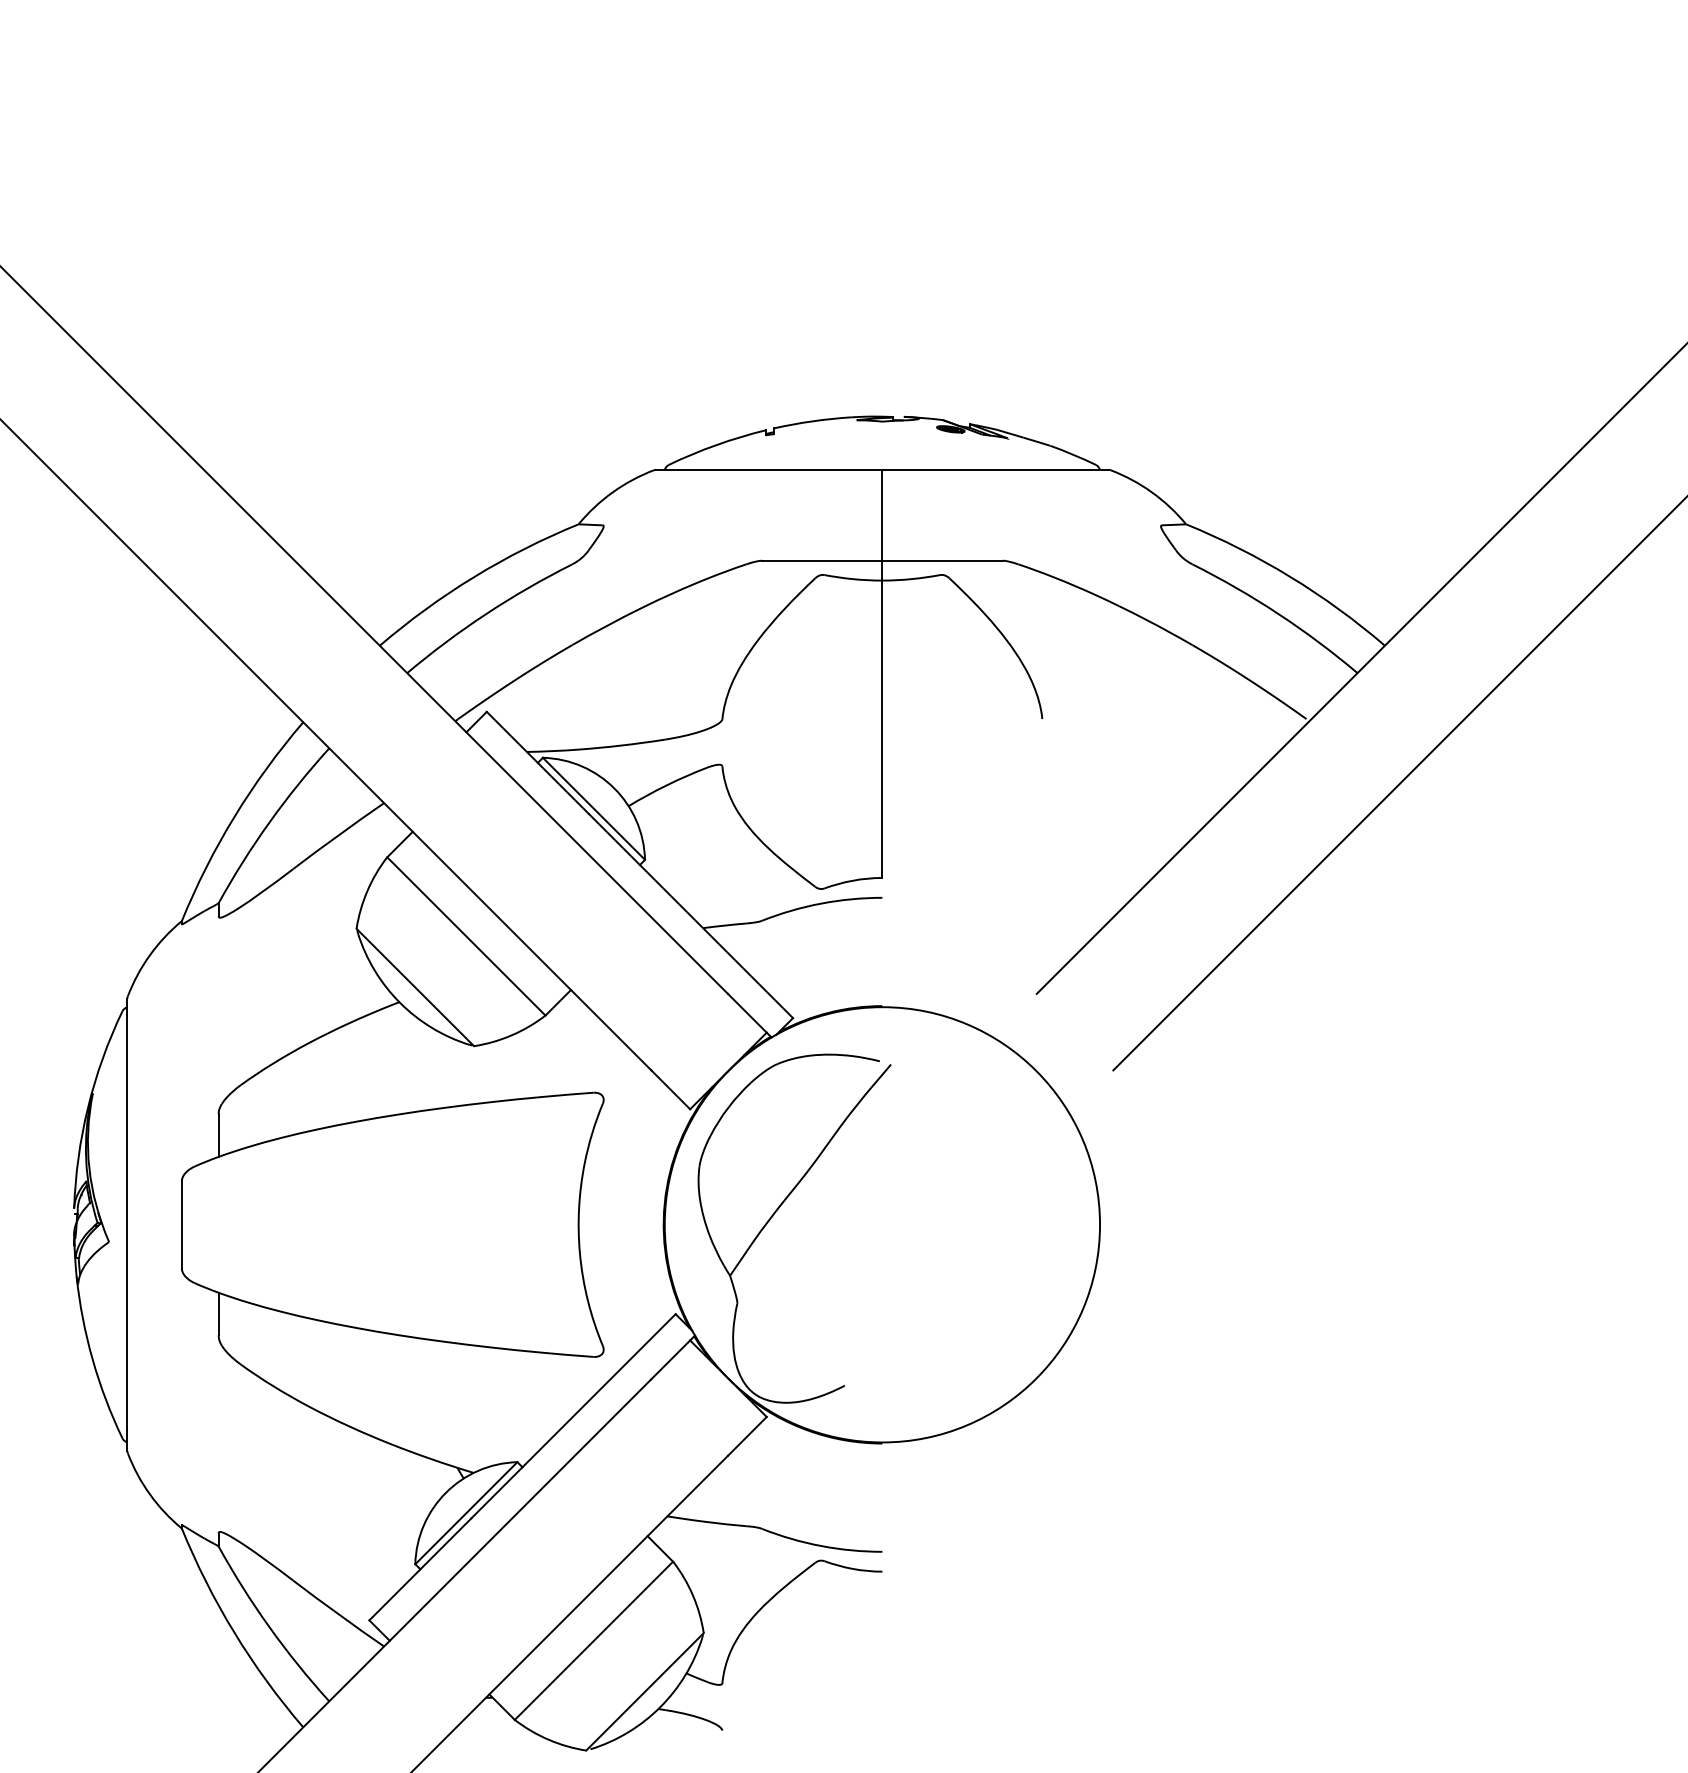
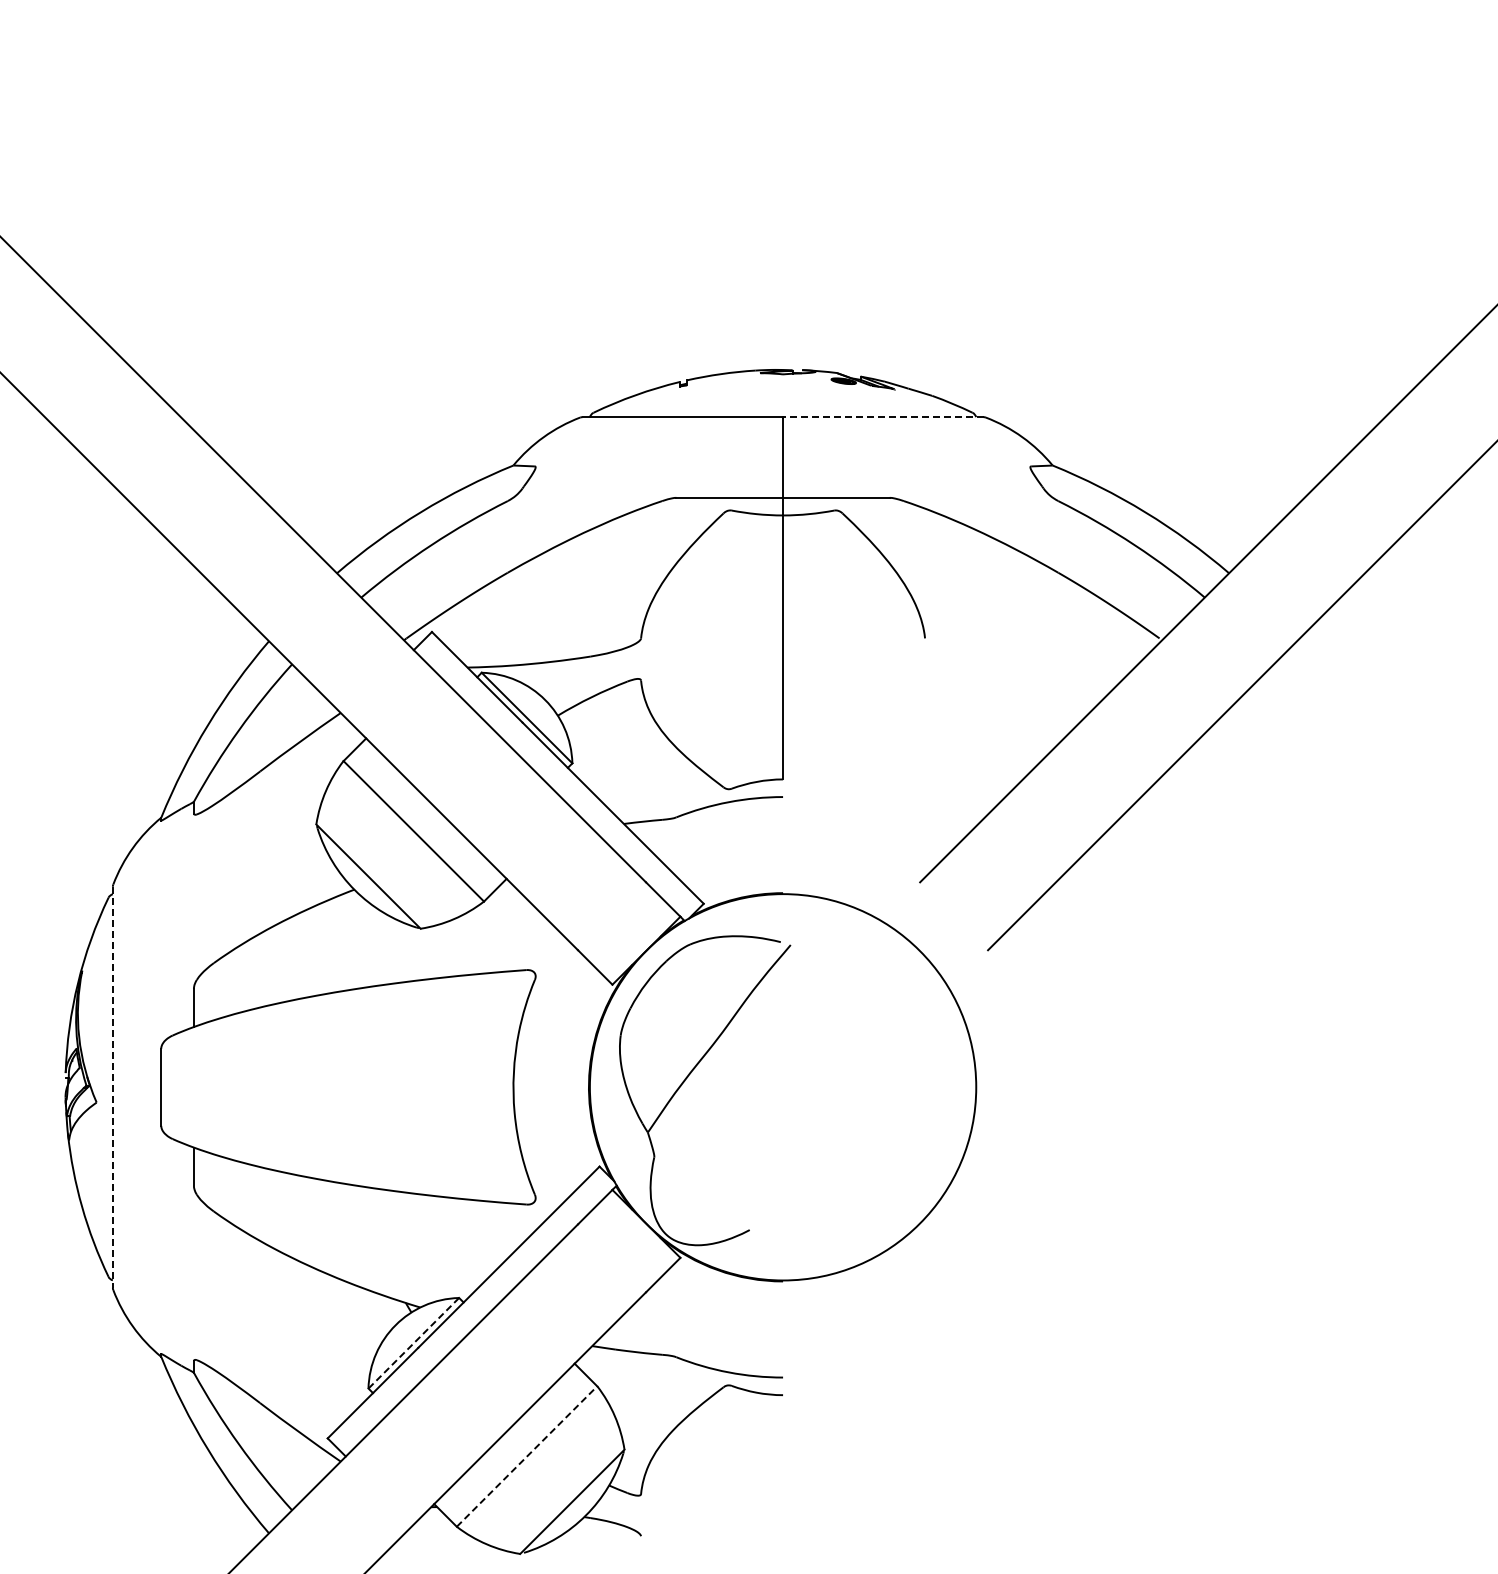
line: (994, 470) -> (882, 417), solid -> dashed
line: (126, 1225) -> (112, 1087), solid -> dashed
line: (466, 1513) -> (413, 1343), solid -> dashed
line: (594, 1640) -> (527, 1456), solid -> dashed

